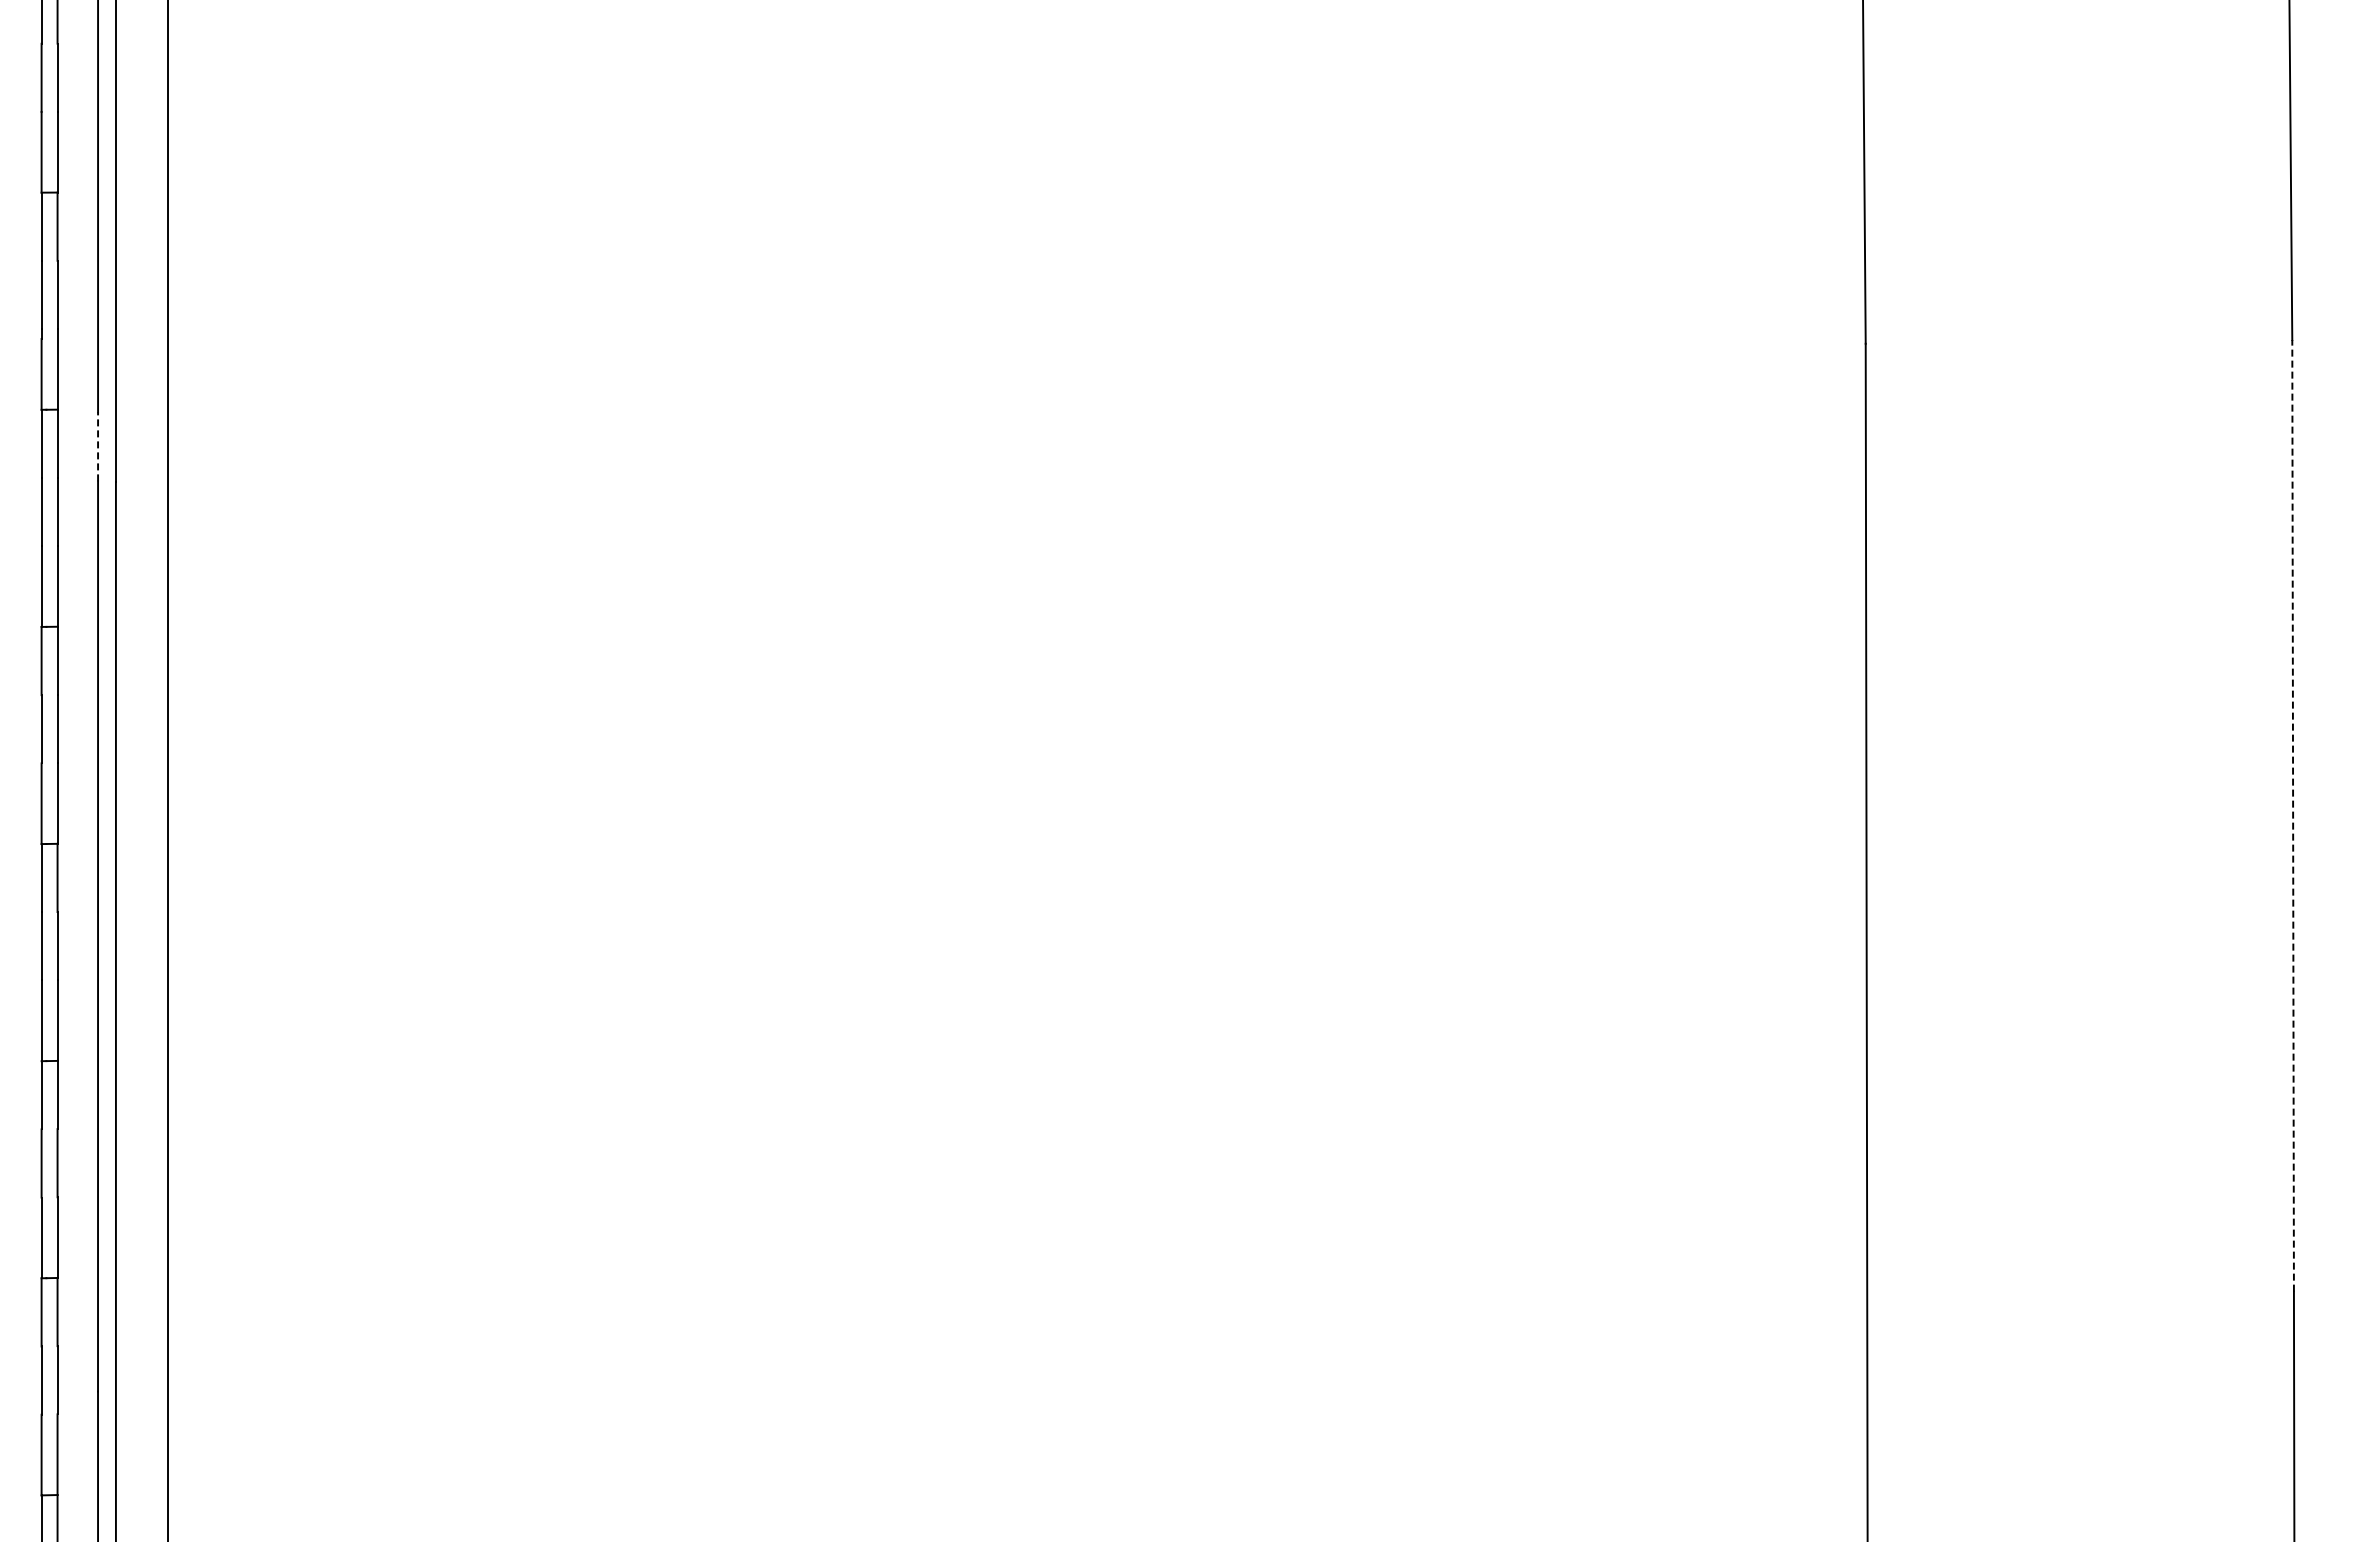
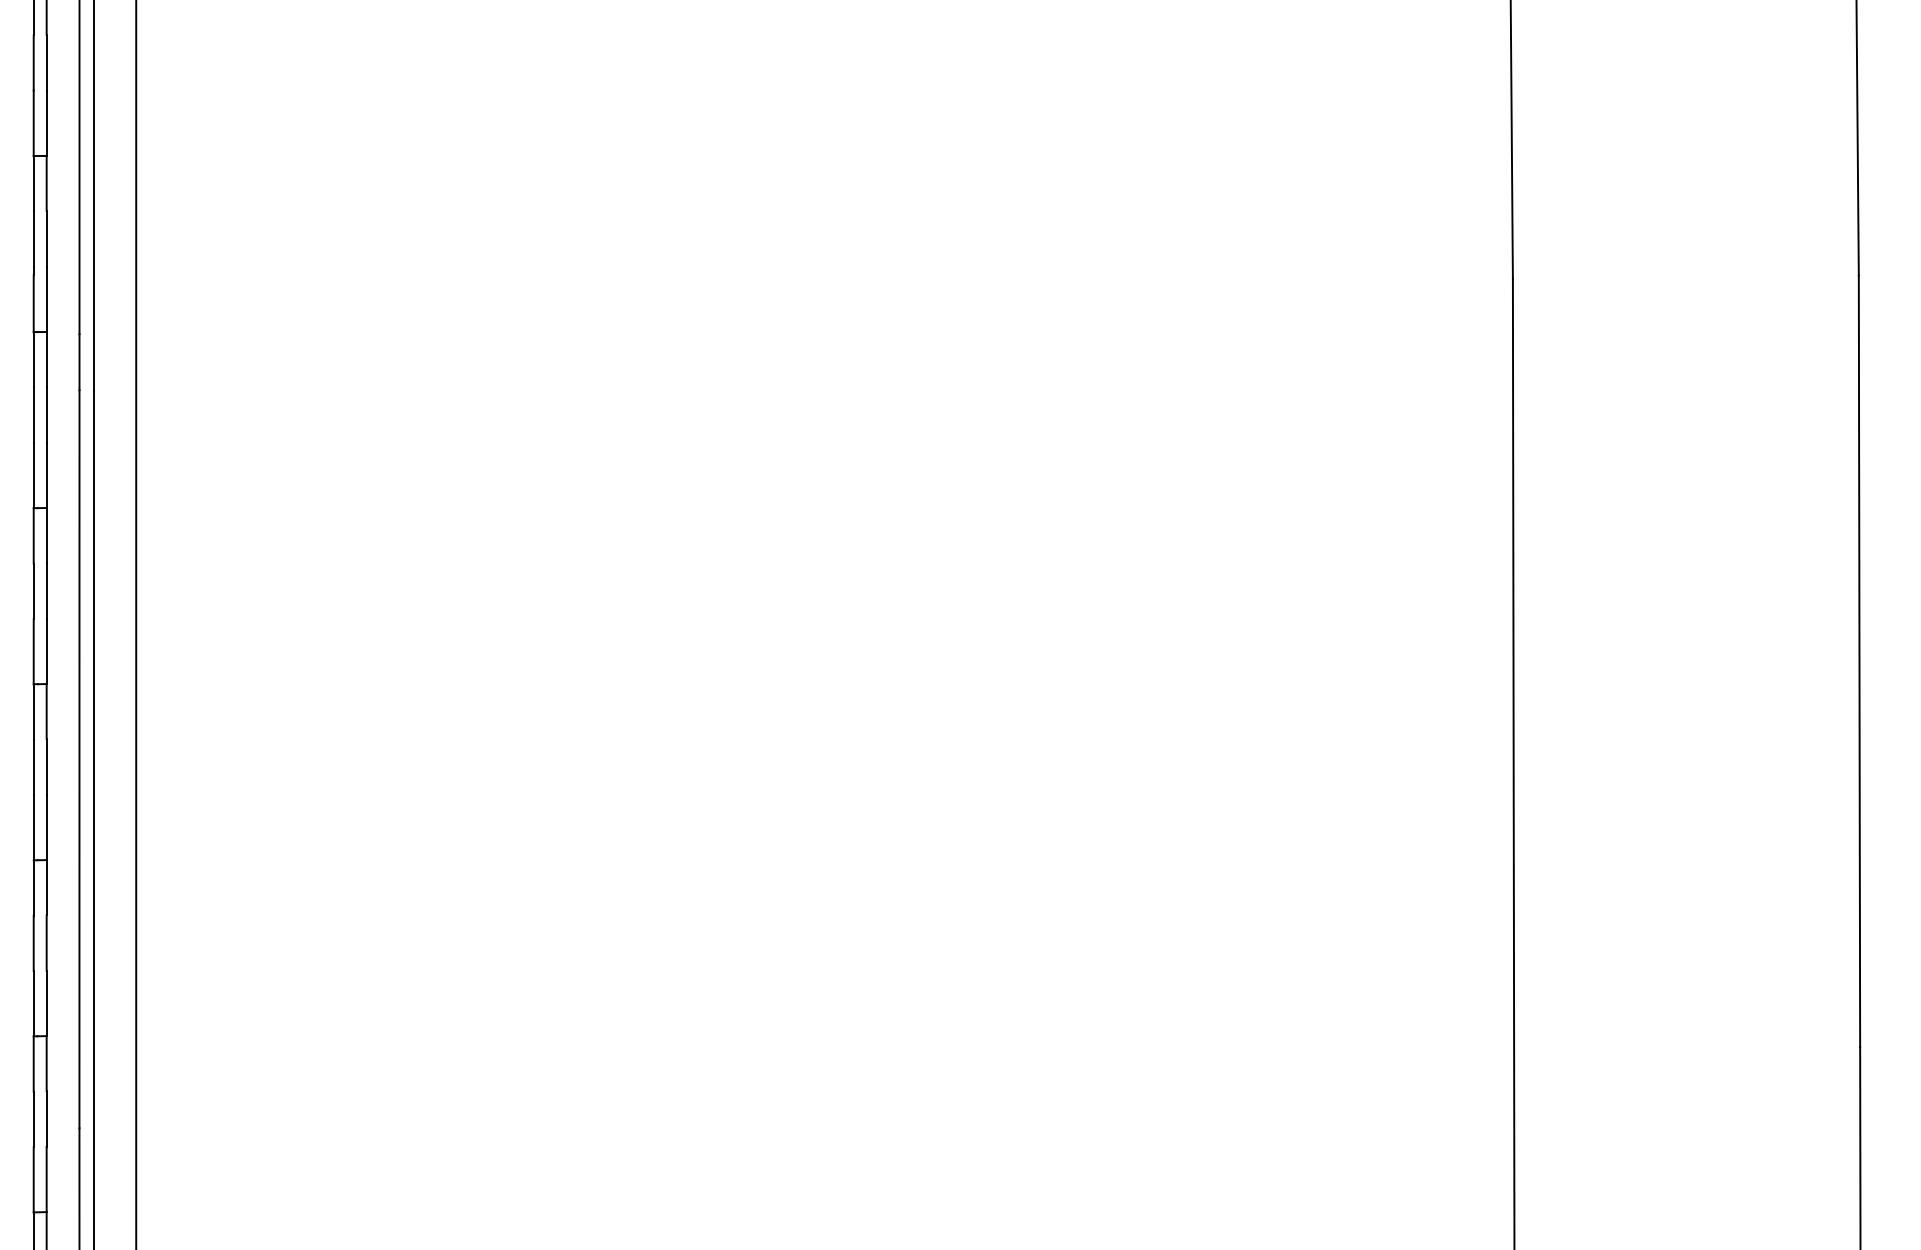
line: (98, 446) -> (79, 361), dashed -> solid
line: (2293, 815) -> (1859, 661), dashed -> solid

